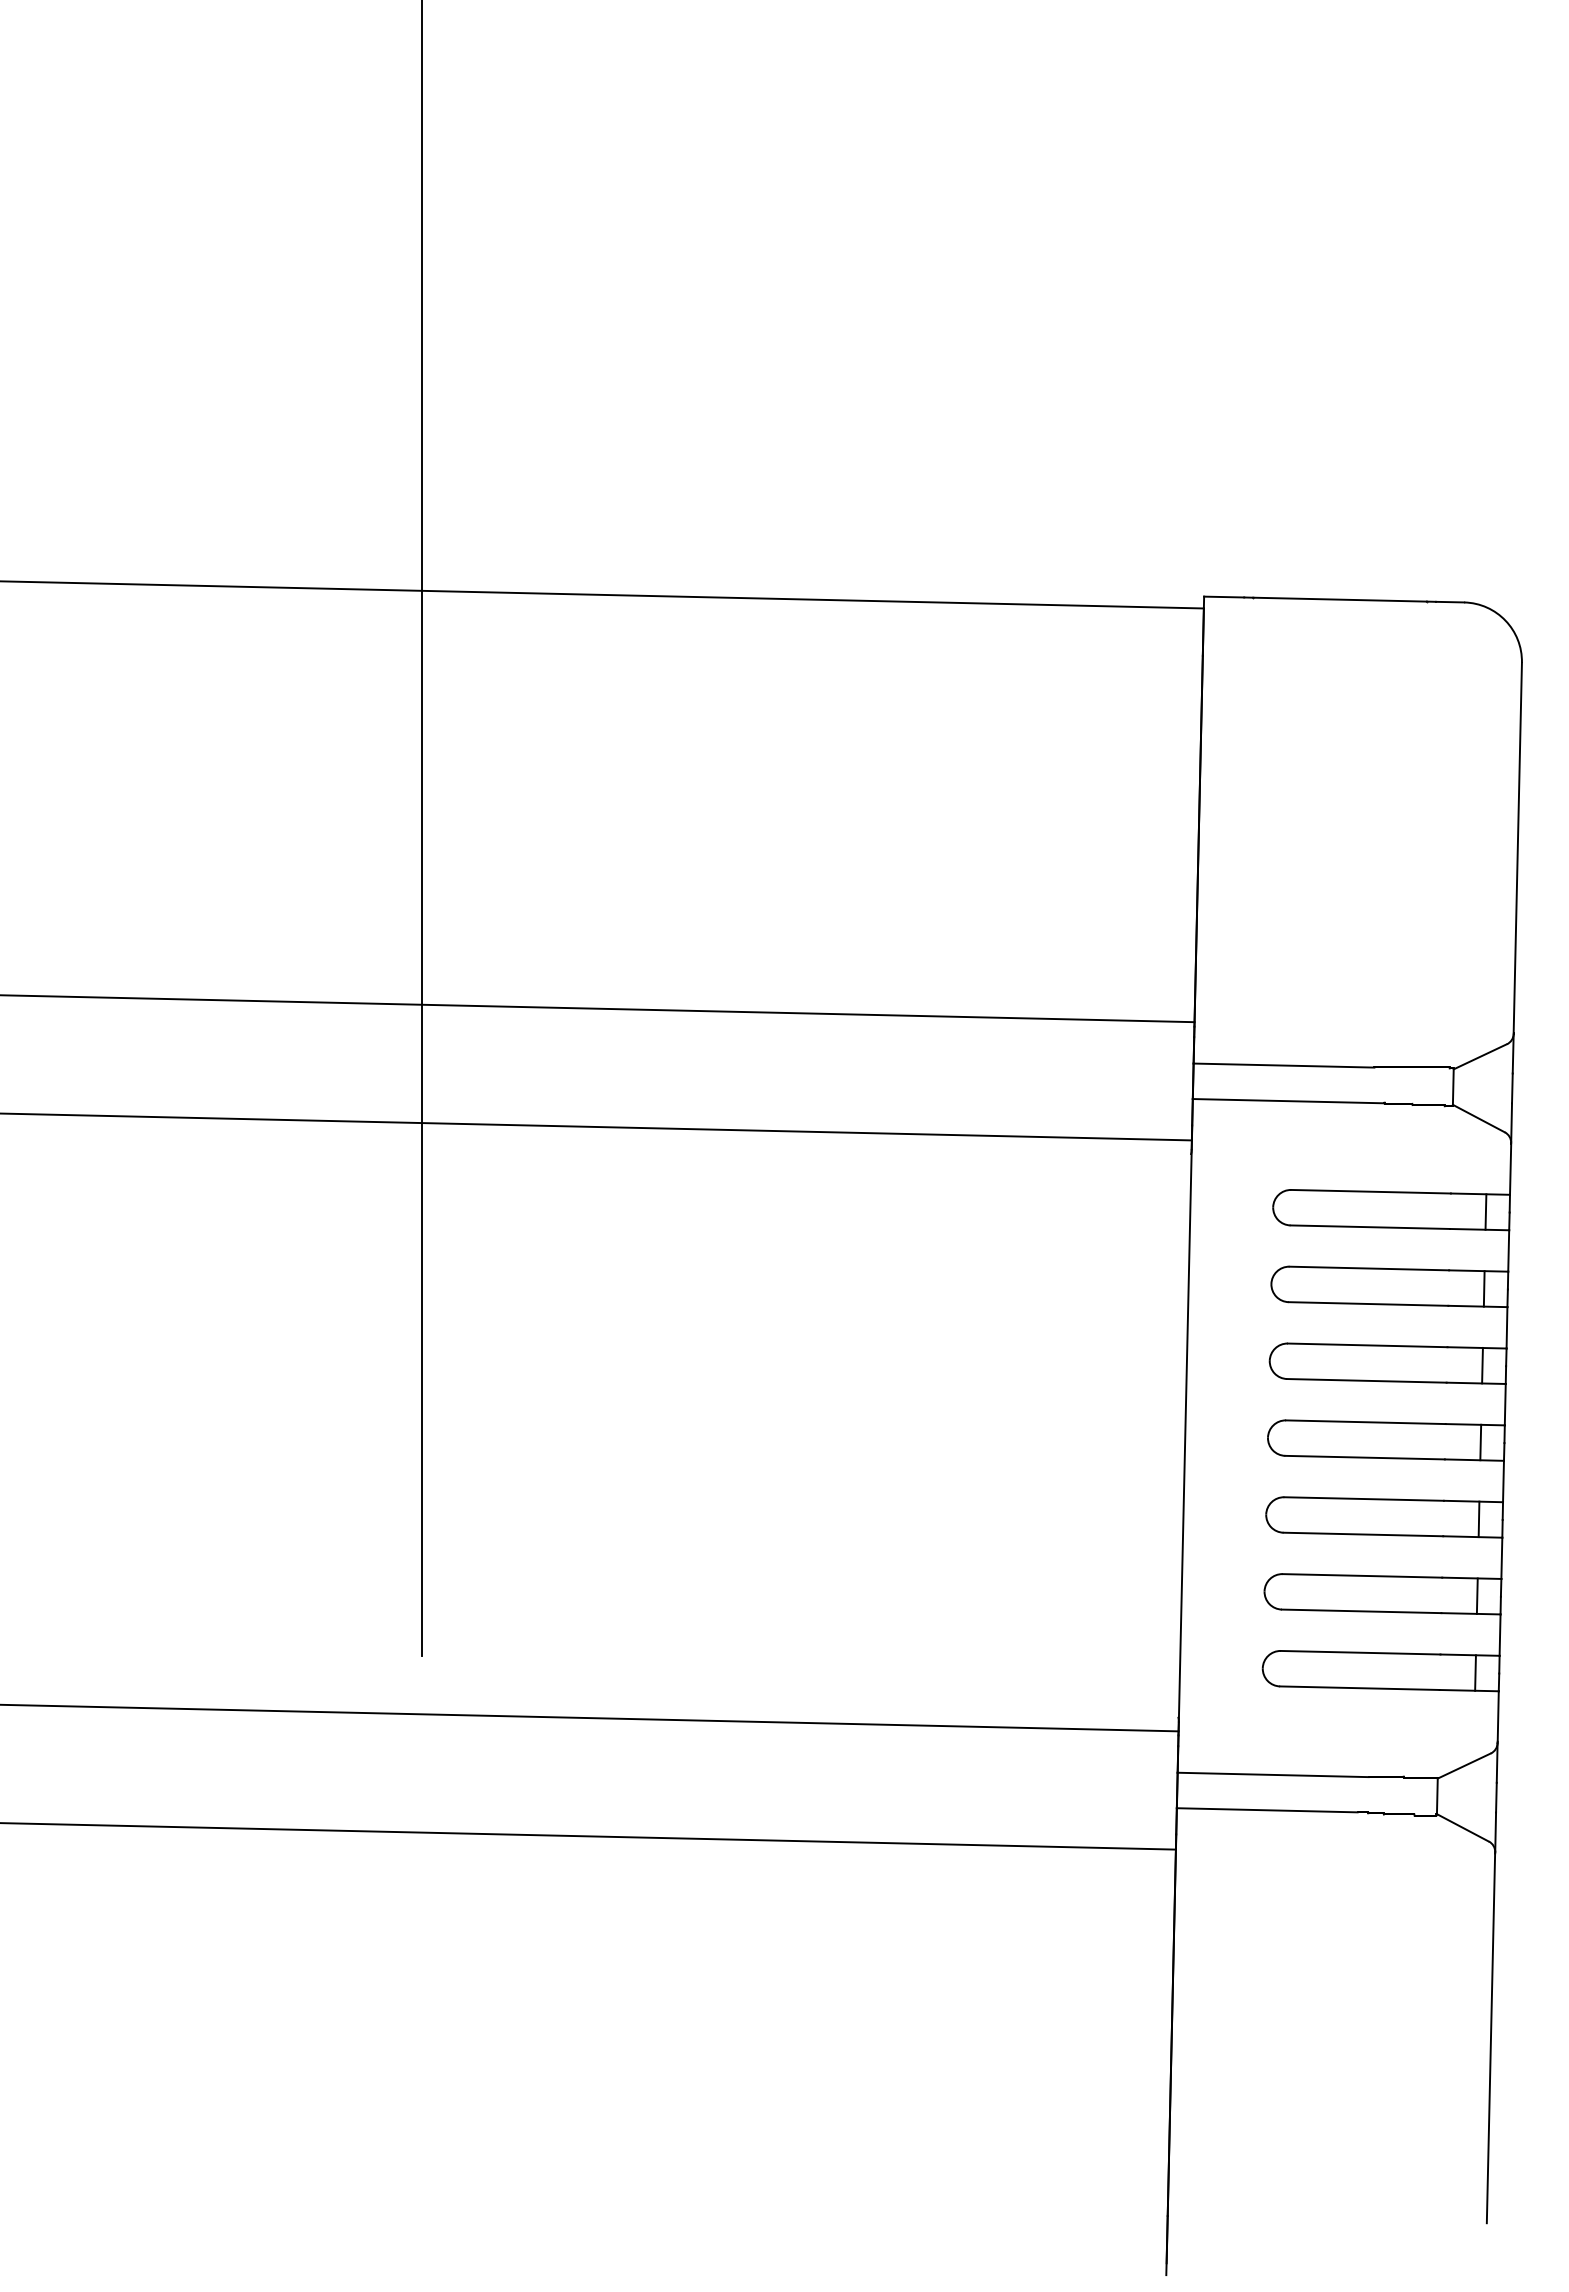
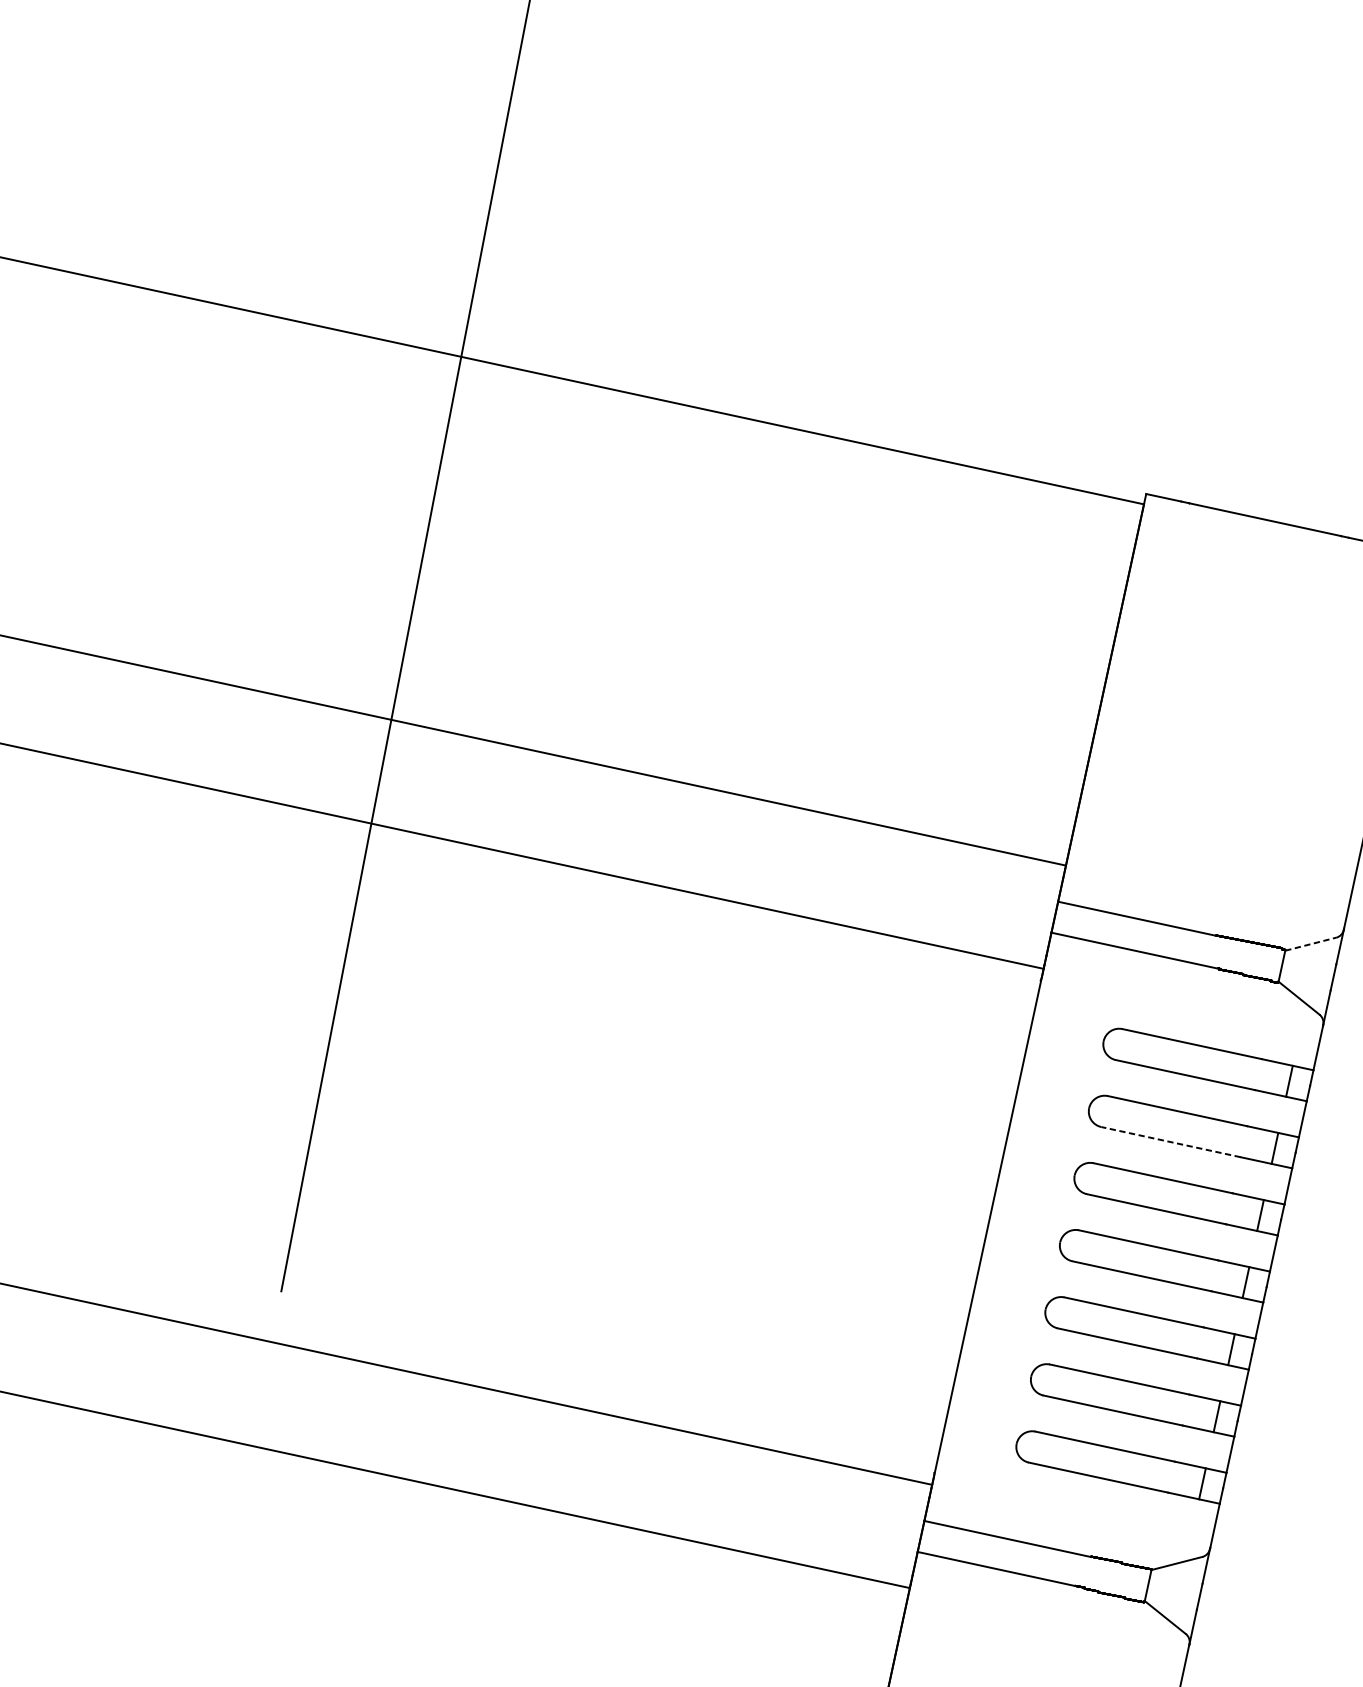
line: (1480, 1056) -> (1310, 943), solid -> dashed
line: (1368, 1304) -> (1170, 1142), solid -> dashed

